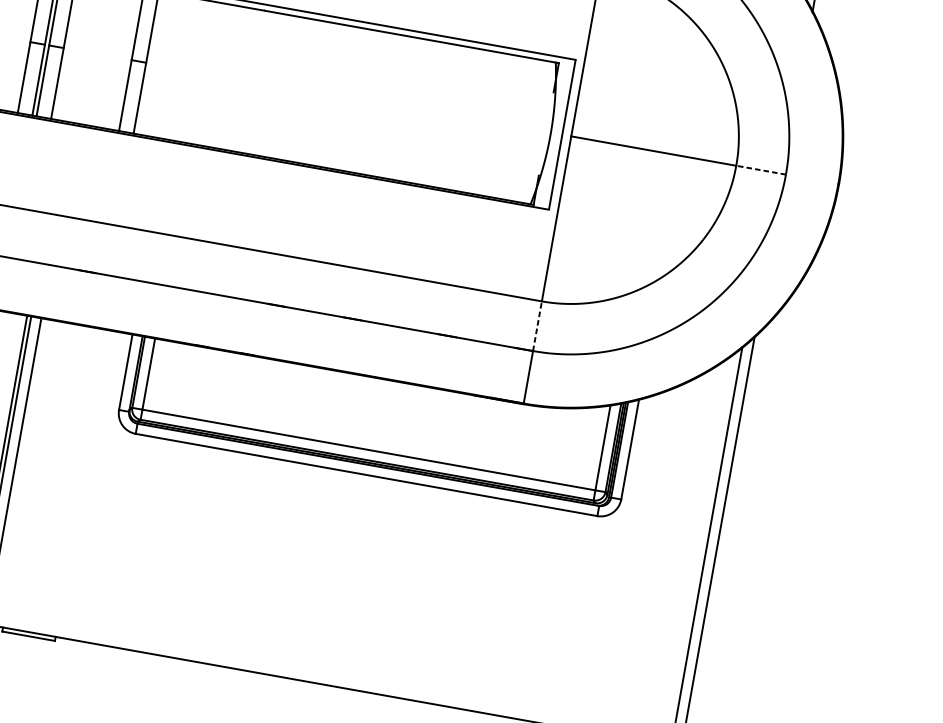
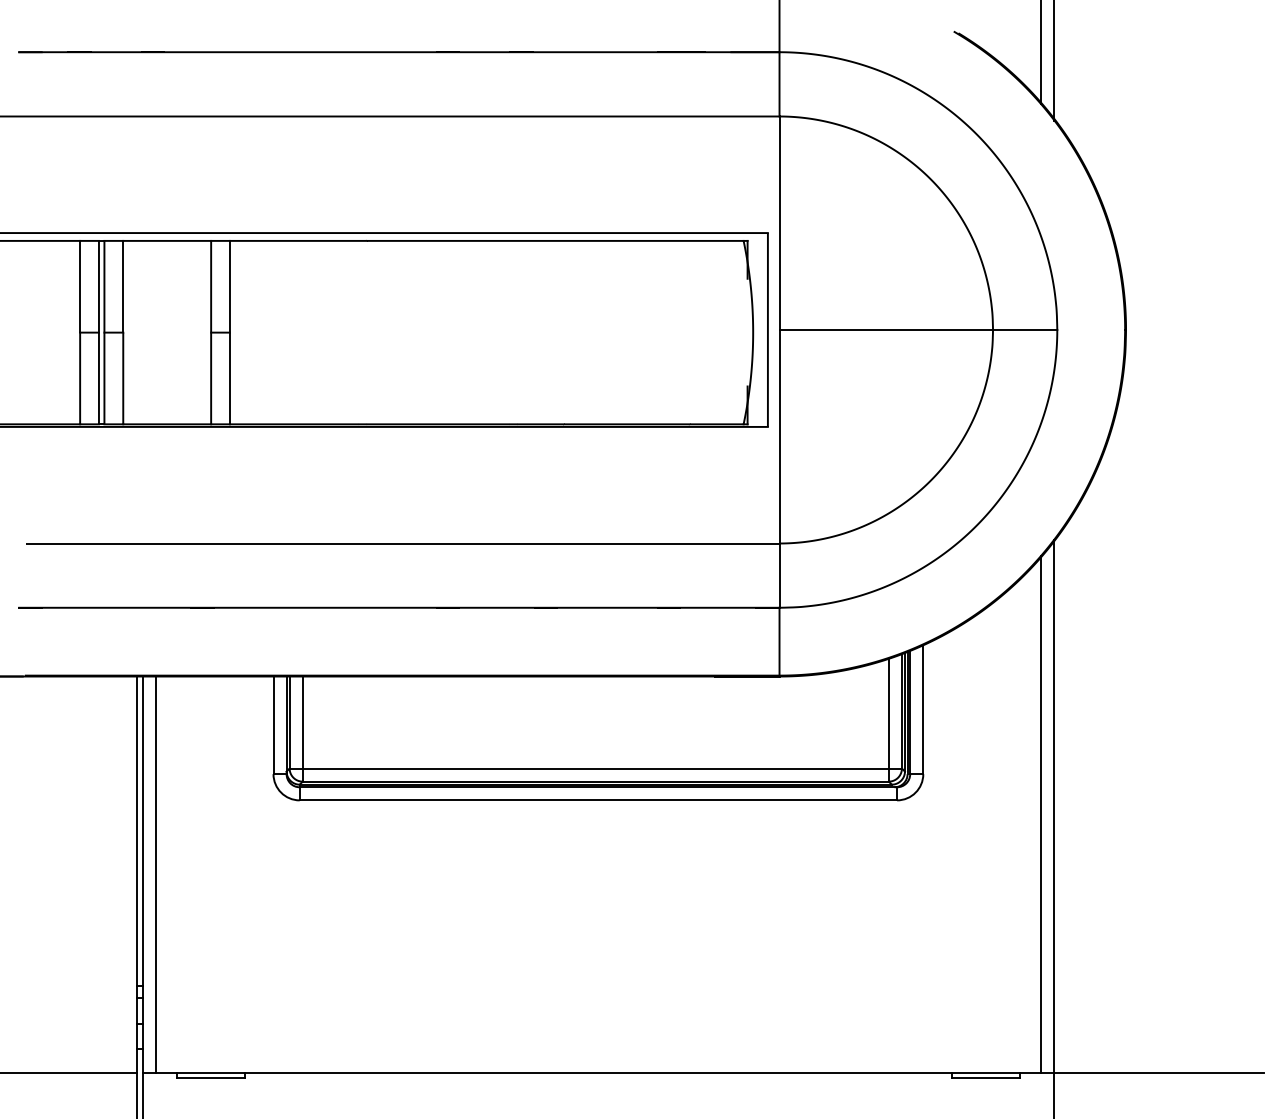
line: (760, 170) -> (1024, 330), dashed -> solid
line: (537, 326) -> (779, 575), dashed -> solid

